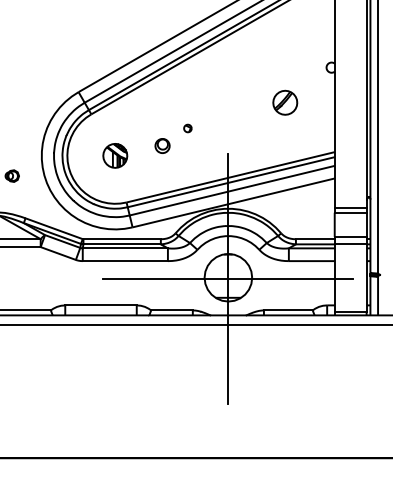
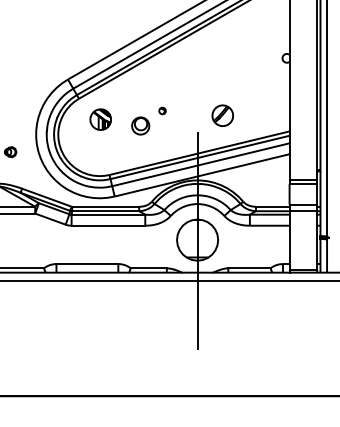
part: (284, 102) -> (222, 115), moved
part: (162, 146) -> (140, 126), size x1.4
part: (115, 155) -> (100, 119), moved
line: (228, 278) -> (197, 240), removed

